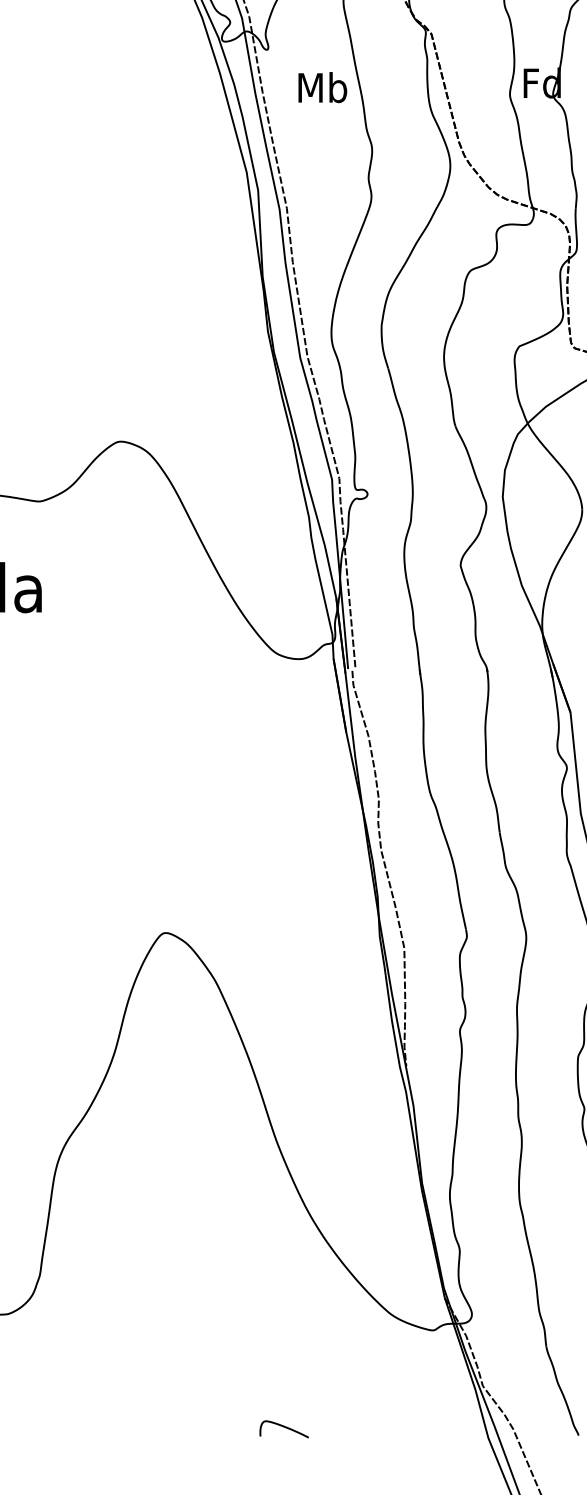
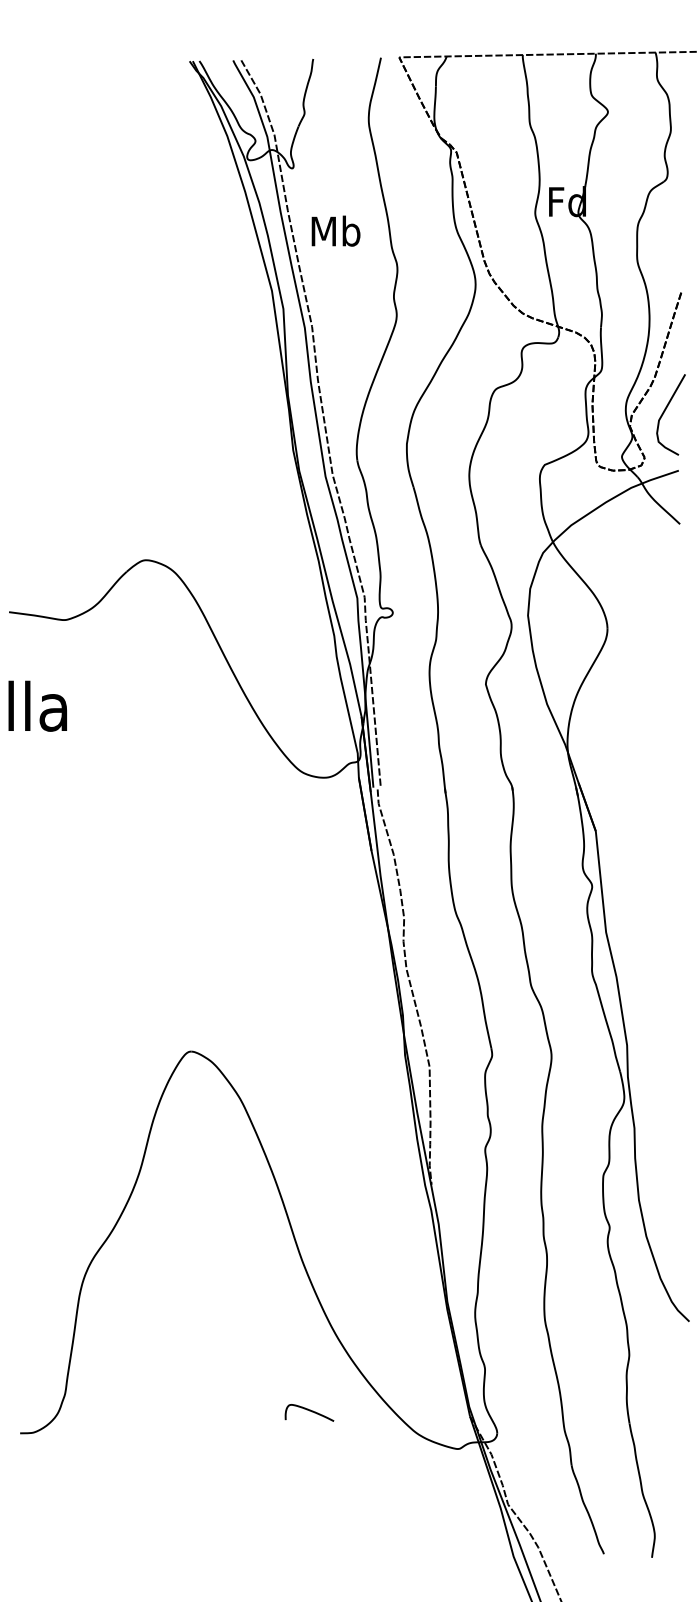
text: (322, 86) -> (335, 230), moved
curve: (284, 1427) -> (309, 1411), moved

